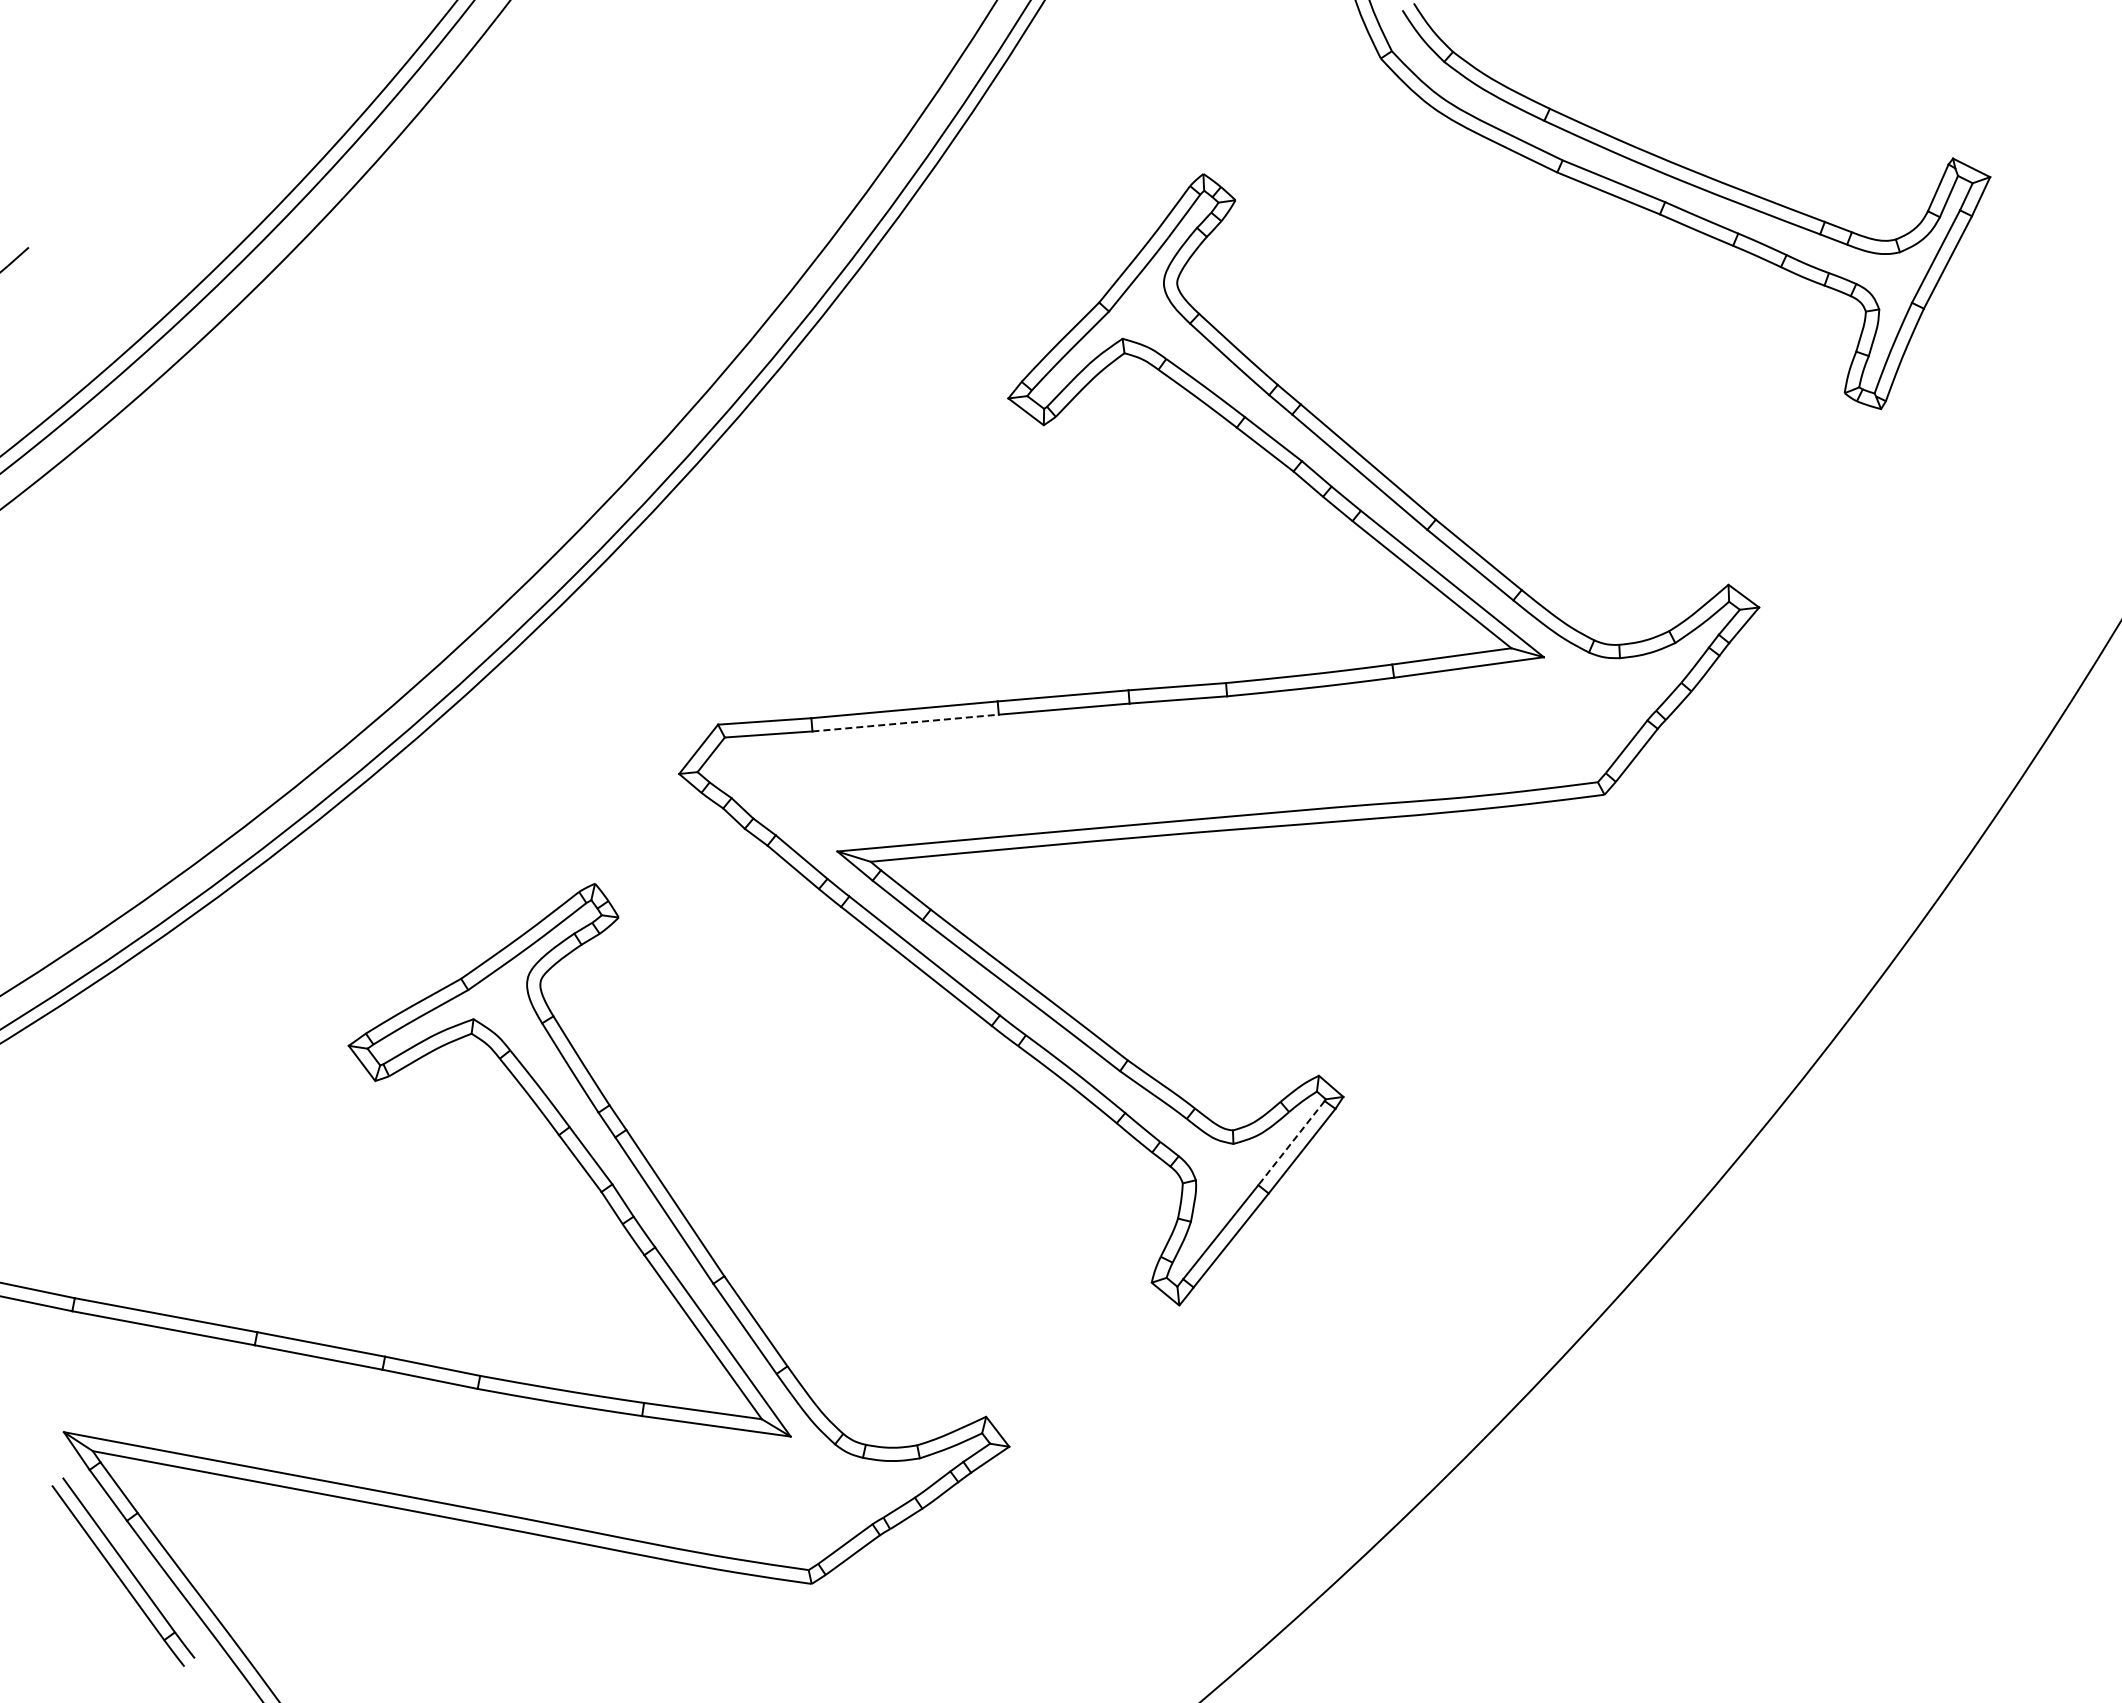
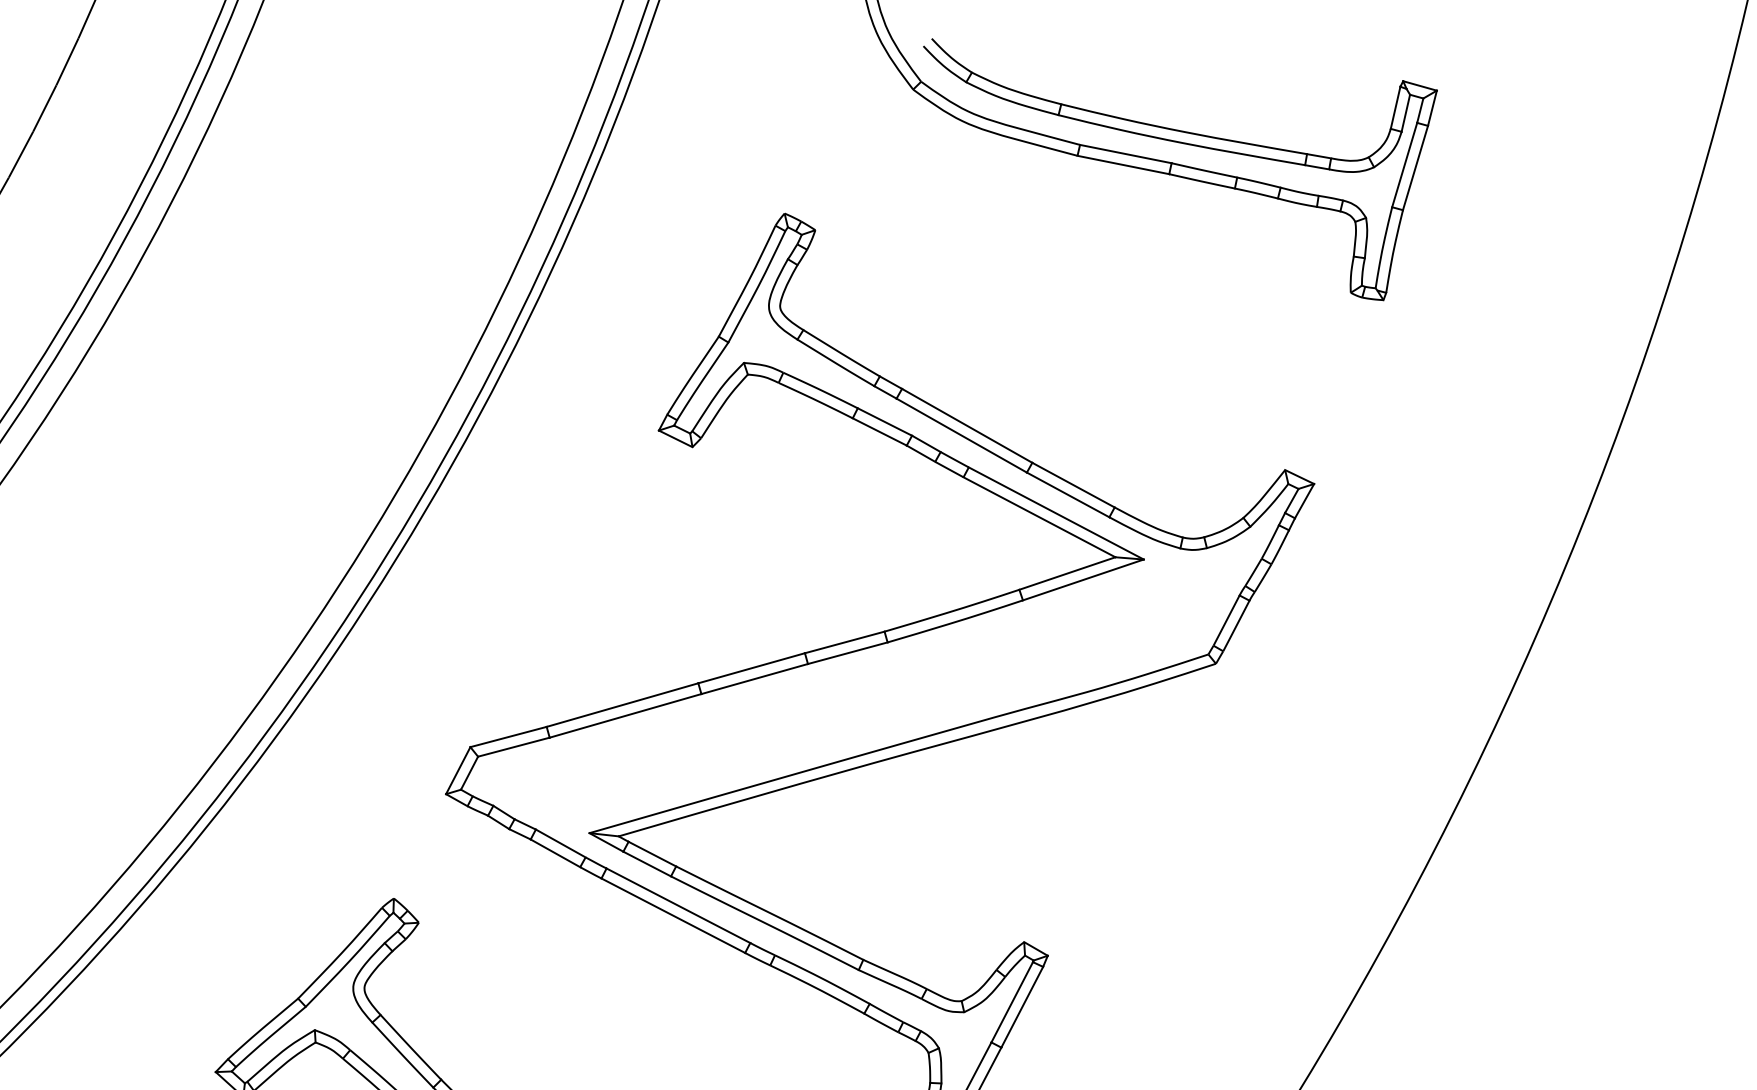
line: (905, 723) -> (625, 716), dashed -> solid
line: (1291, 1143) -> (1012, 1002), dashed -> solid

